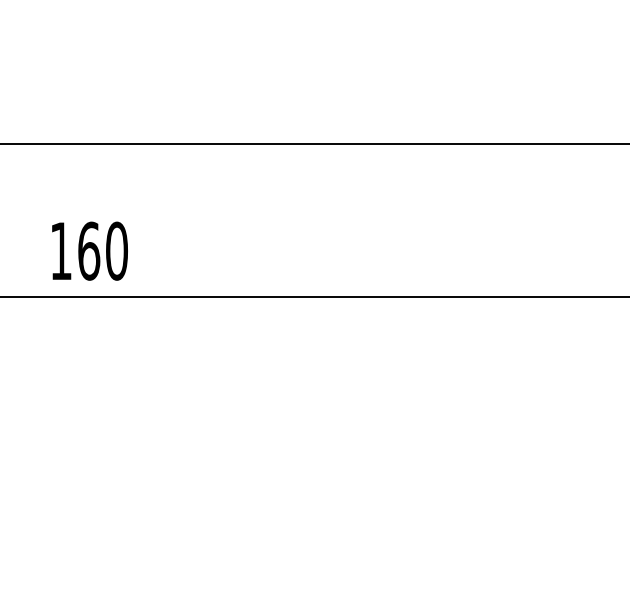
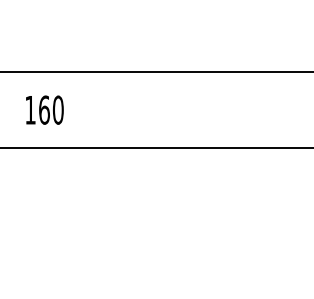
text: (89, 249) -> (44, 109), moved

